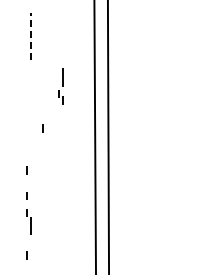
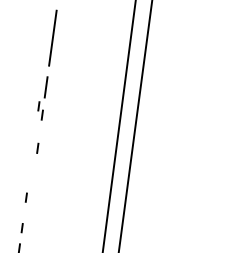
line: (30, 36) -> (52, 38), dashed -> solid
part: (60, 86) -> (42, 97), moved
line: (42, 128) -> (37, 148), moved

